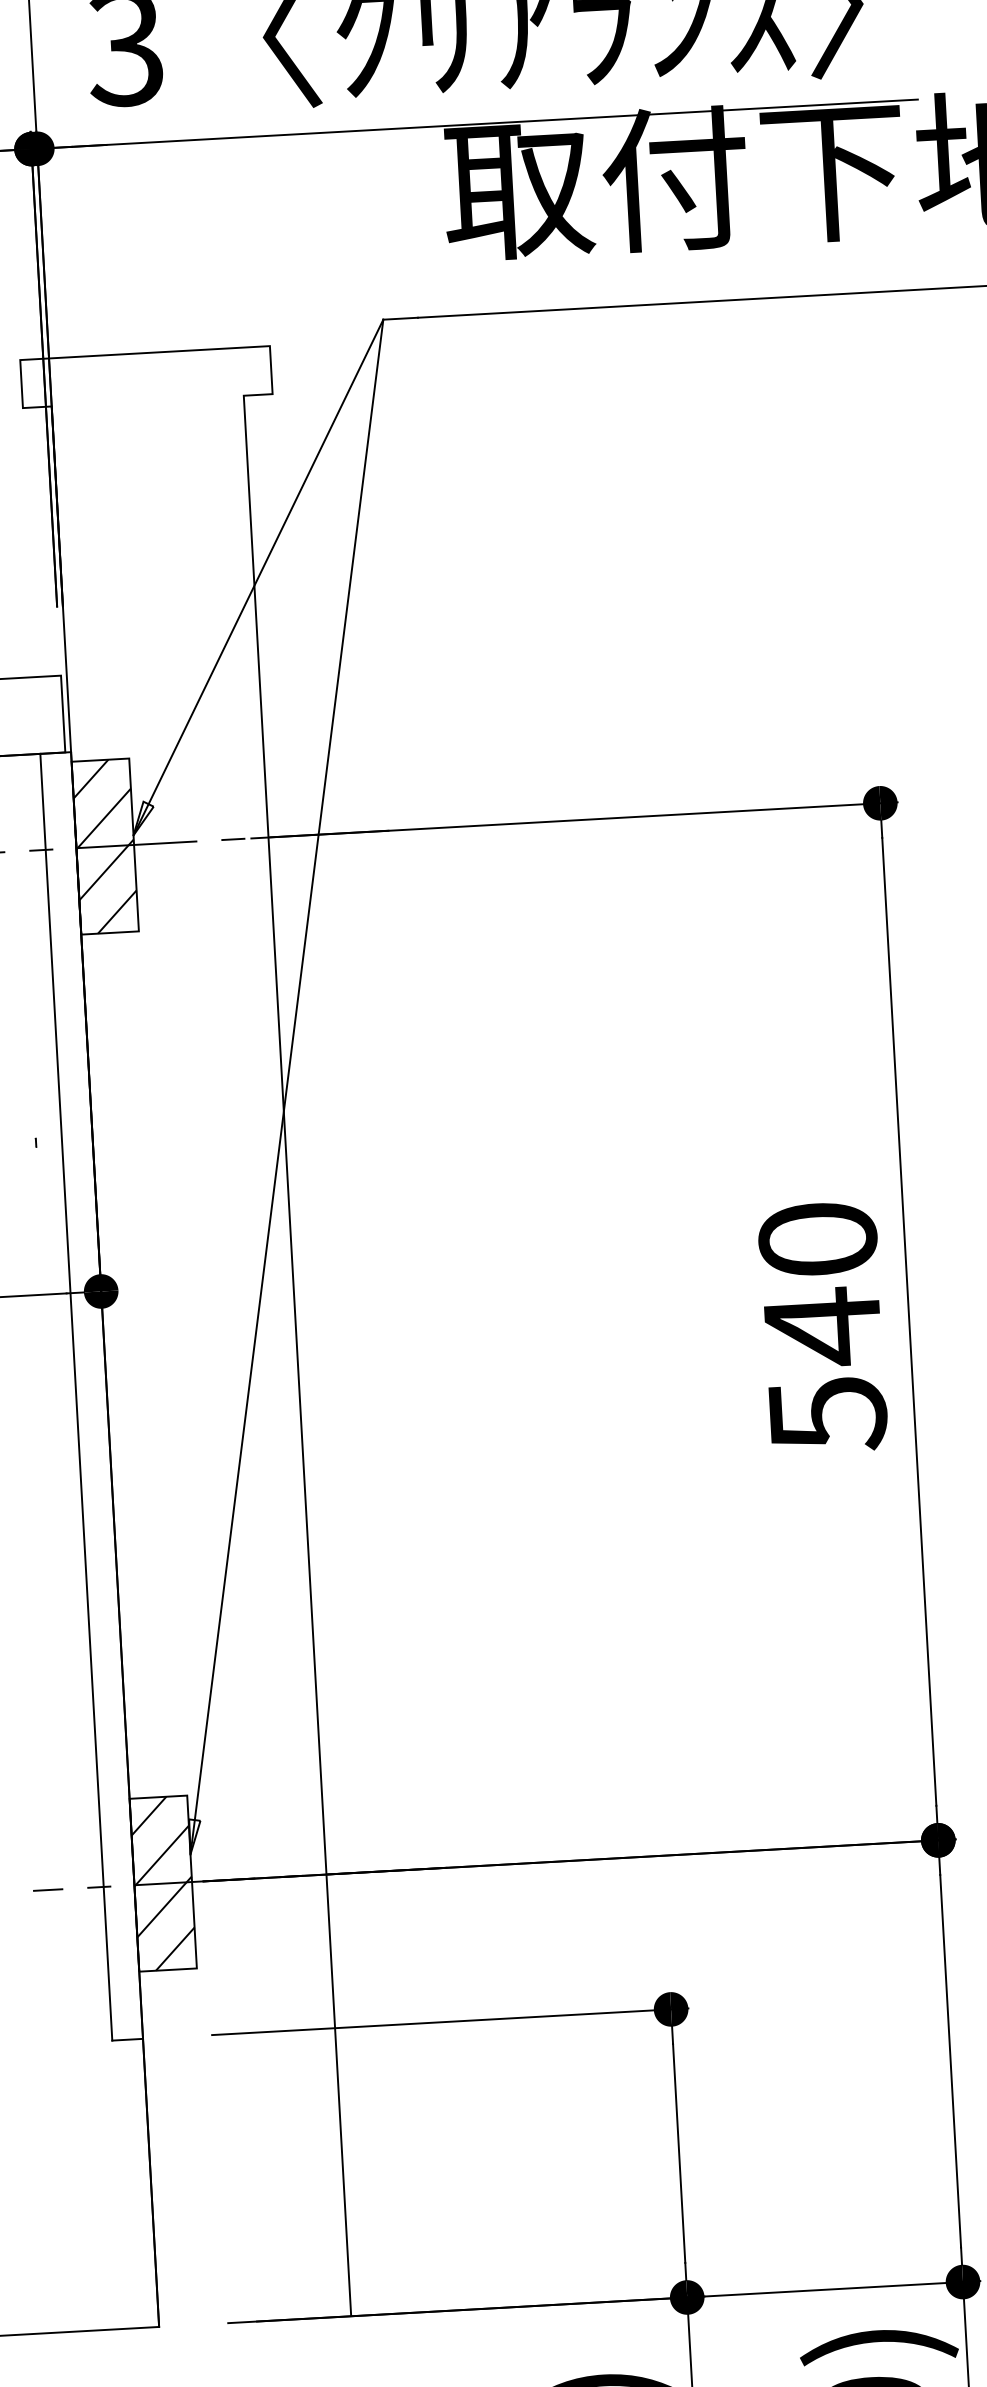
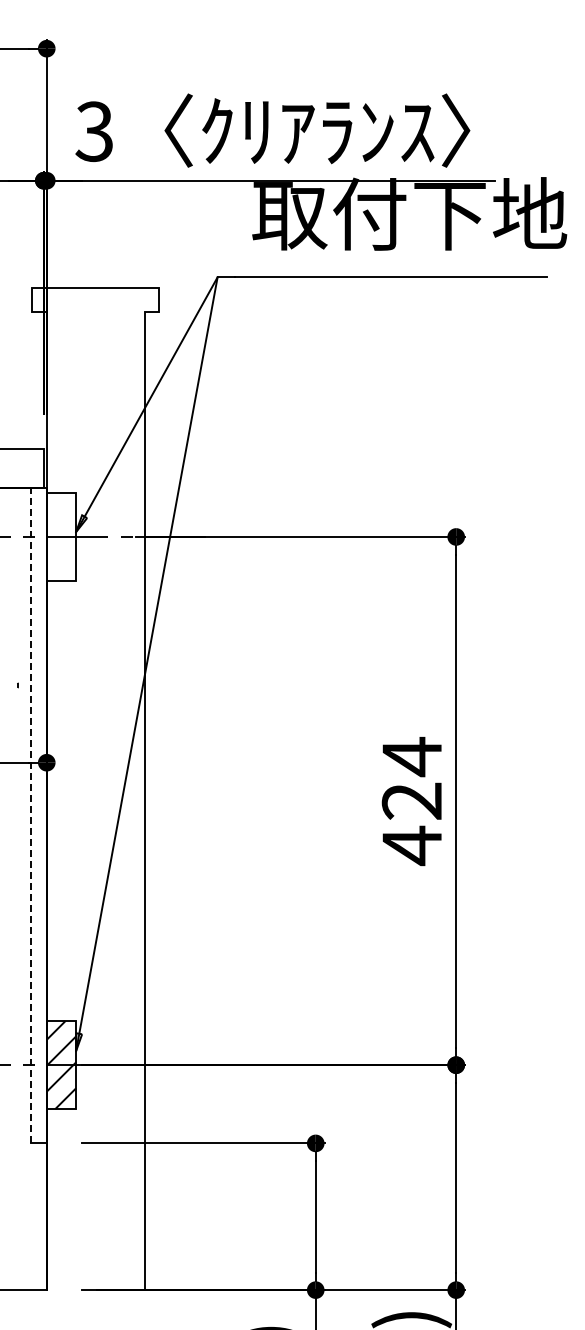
hatch: (105, 845) -> (61, 536), removed
text: (821, 1327) -> (411, 801), 540 -> 424
line: (77, 1396) -> (31, 815), solid -> dashed

